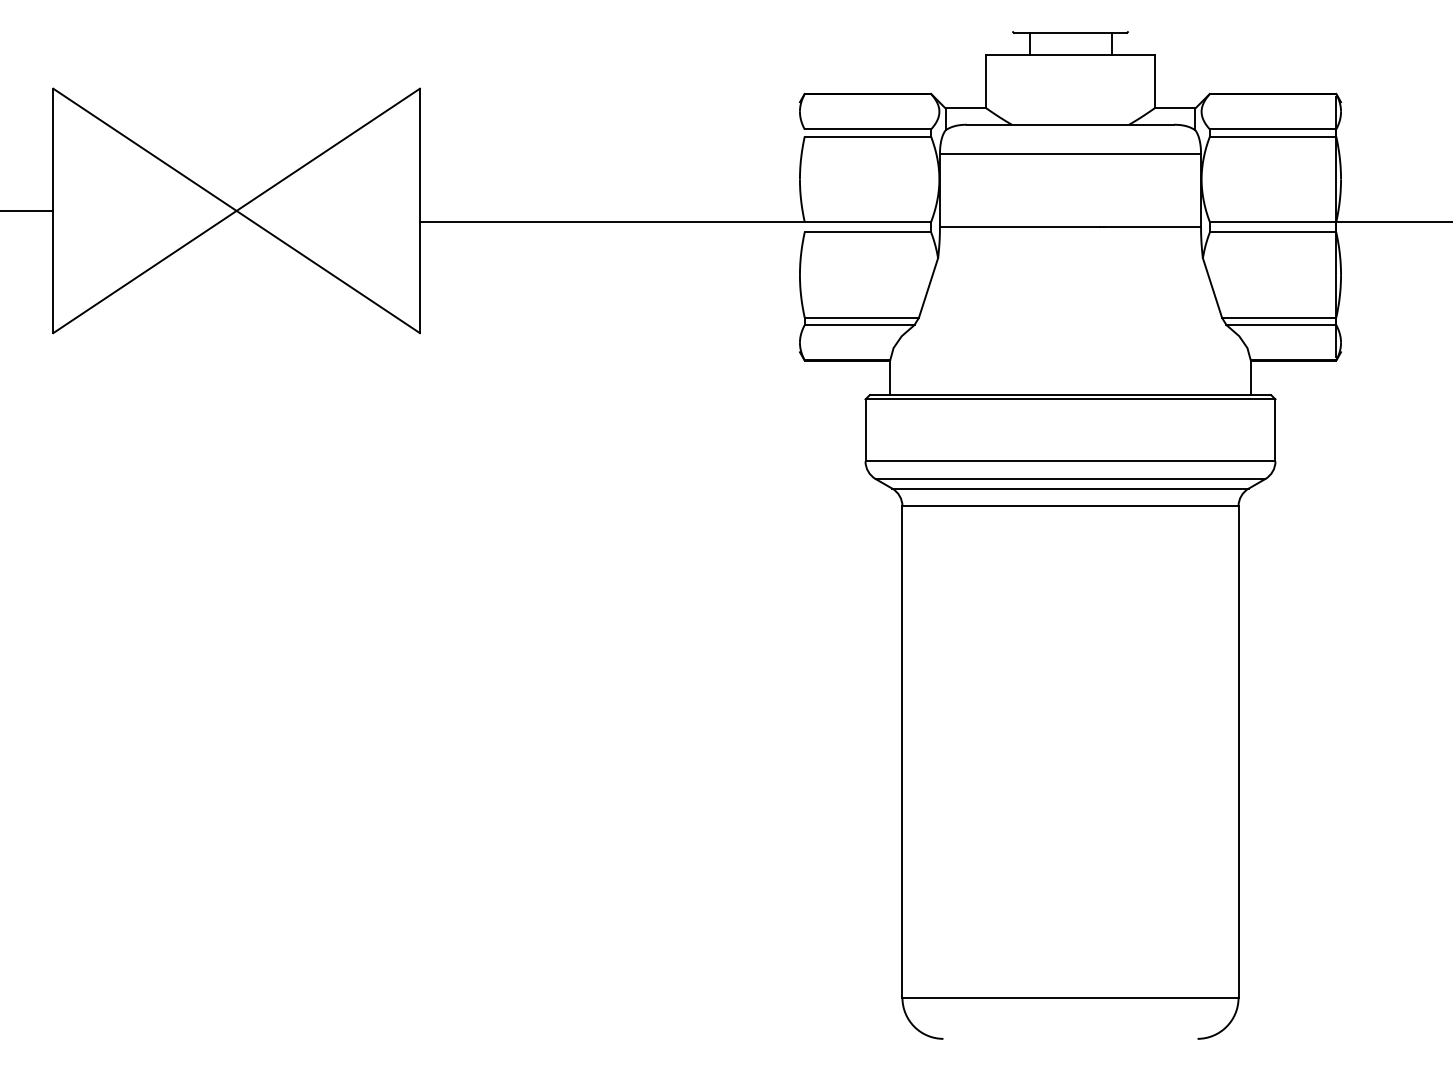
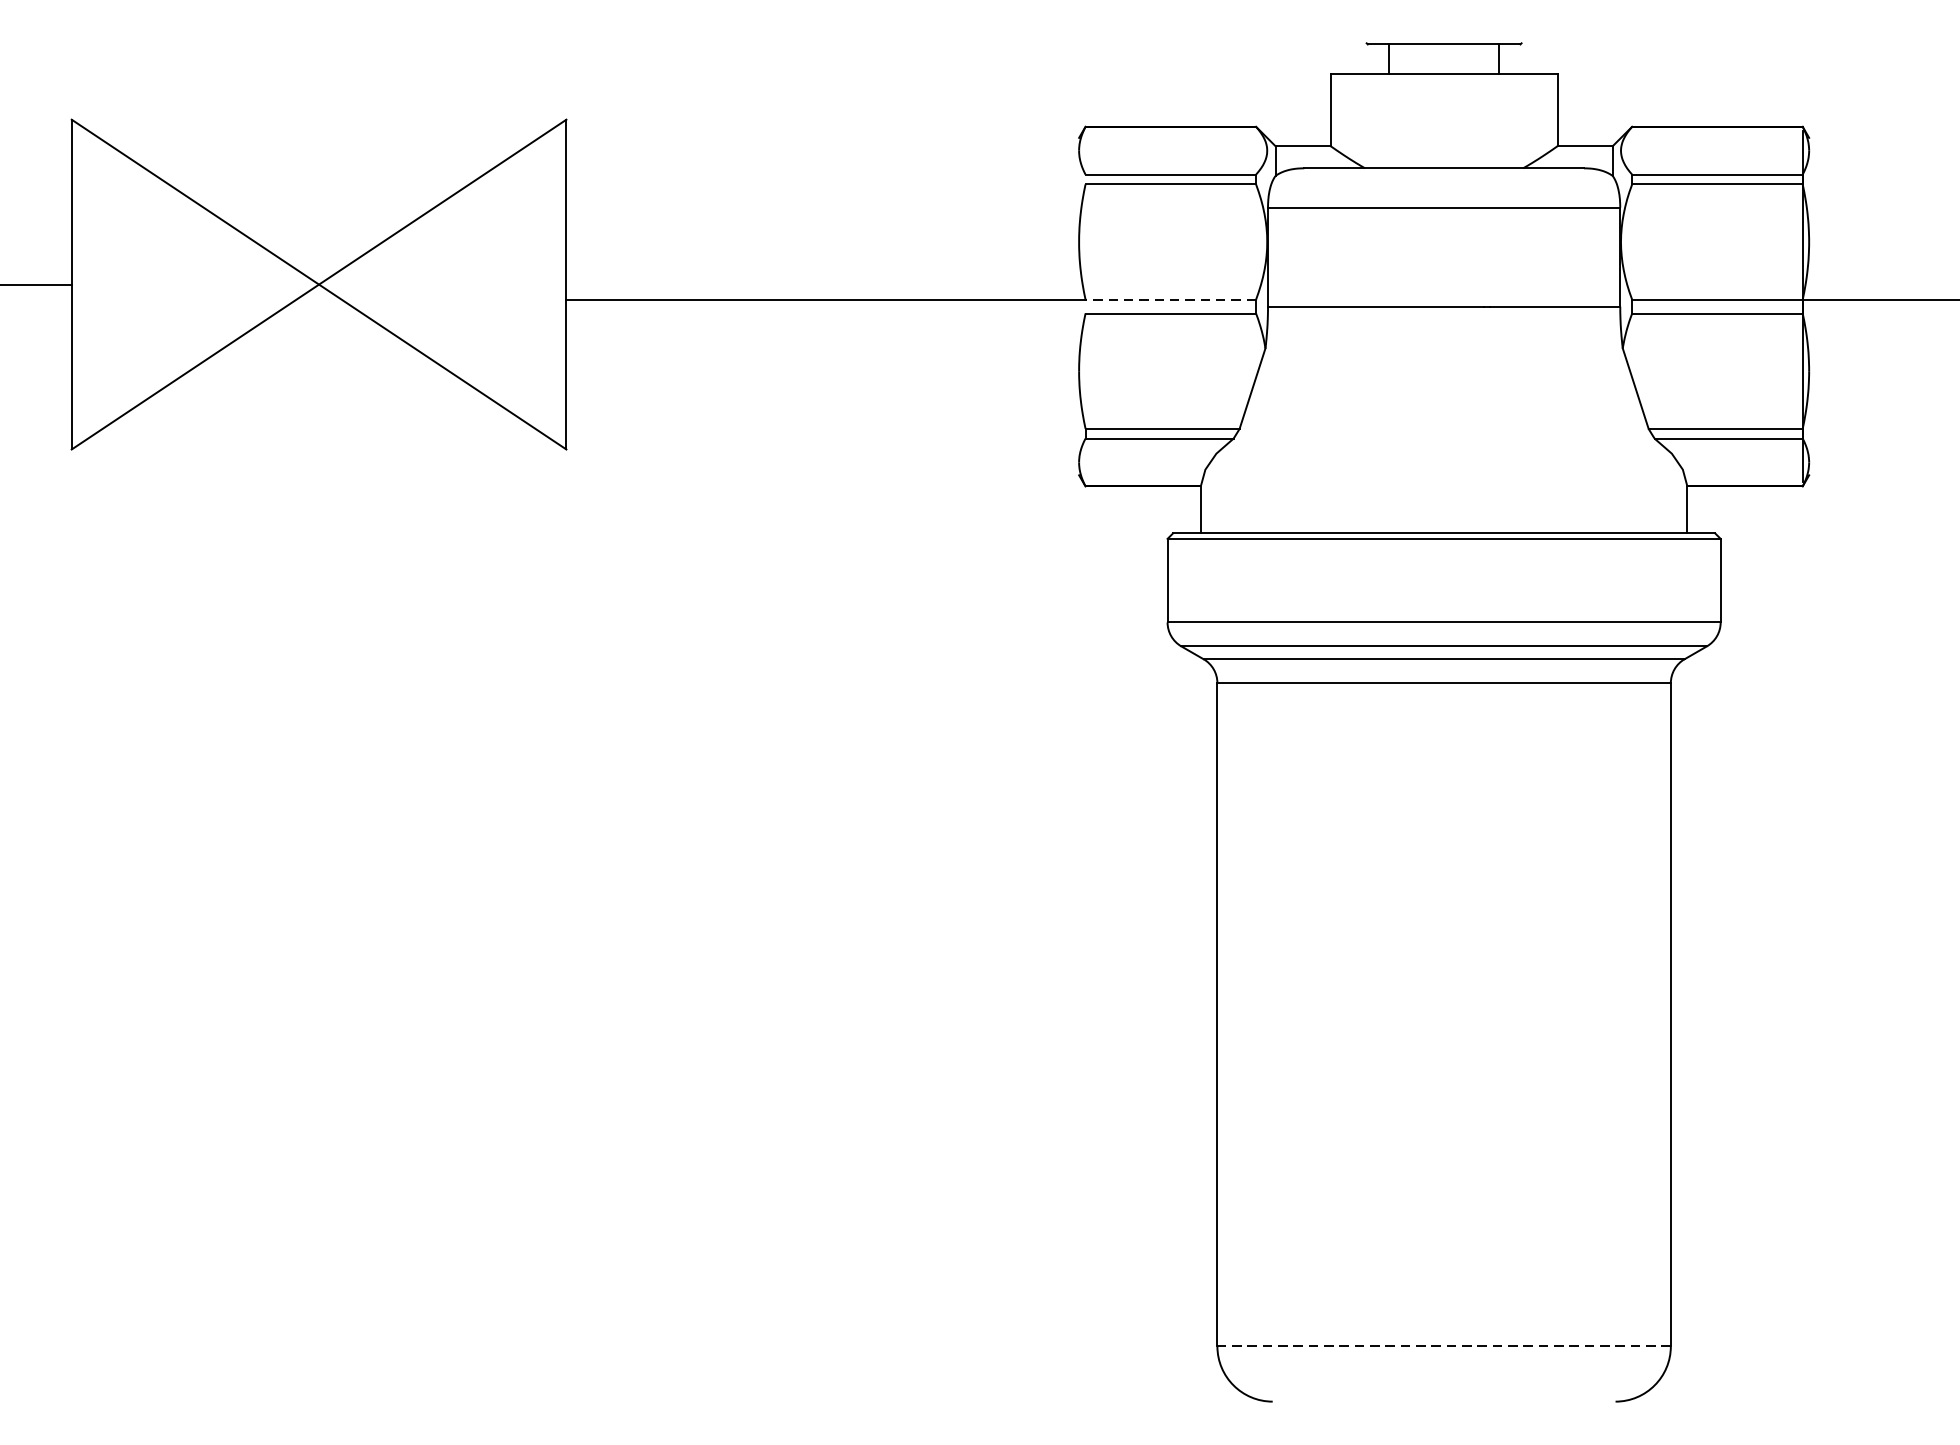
line: (867, 222) -> (1170, 300), solid -> dashed
line: (1070, 997) -> (1444, 1345), solid -> dashed

